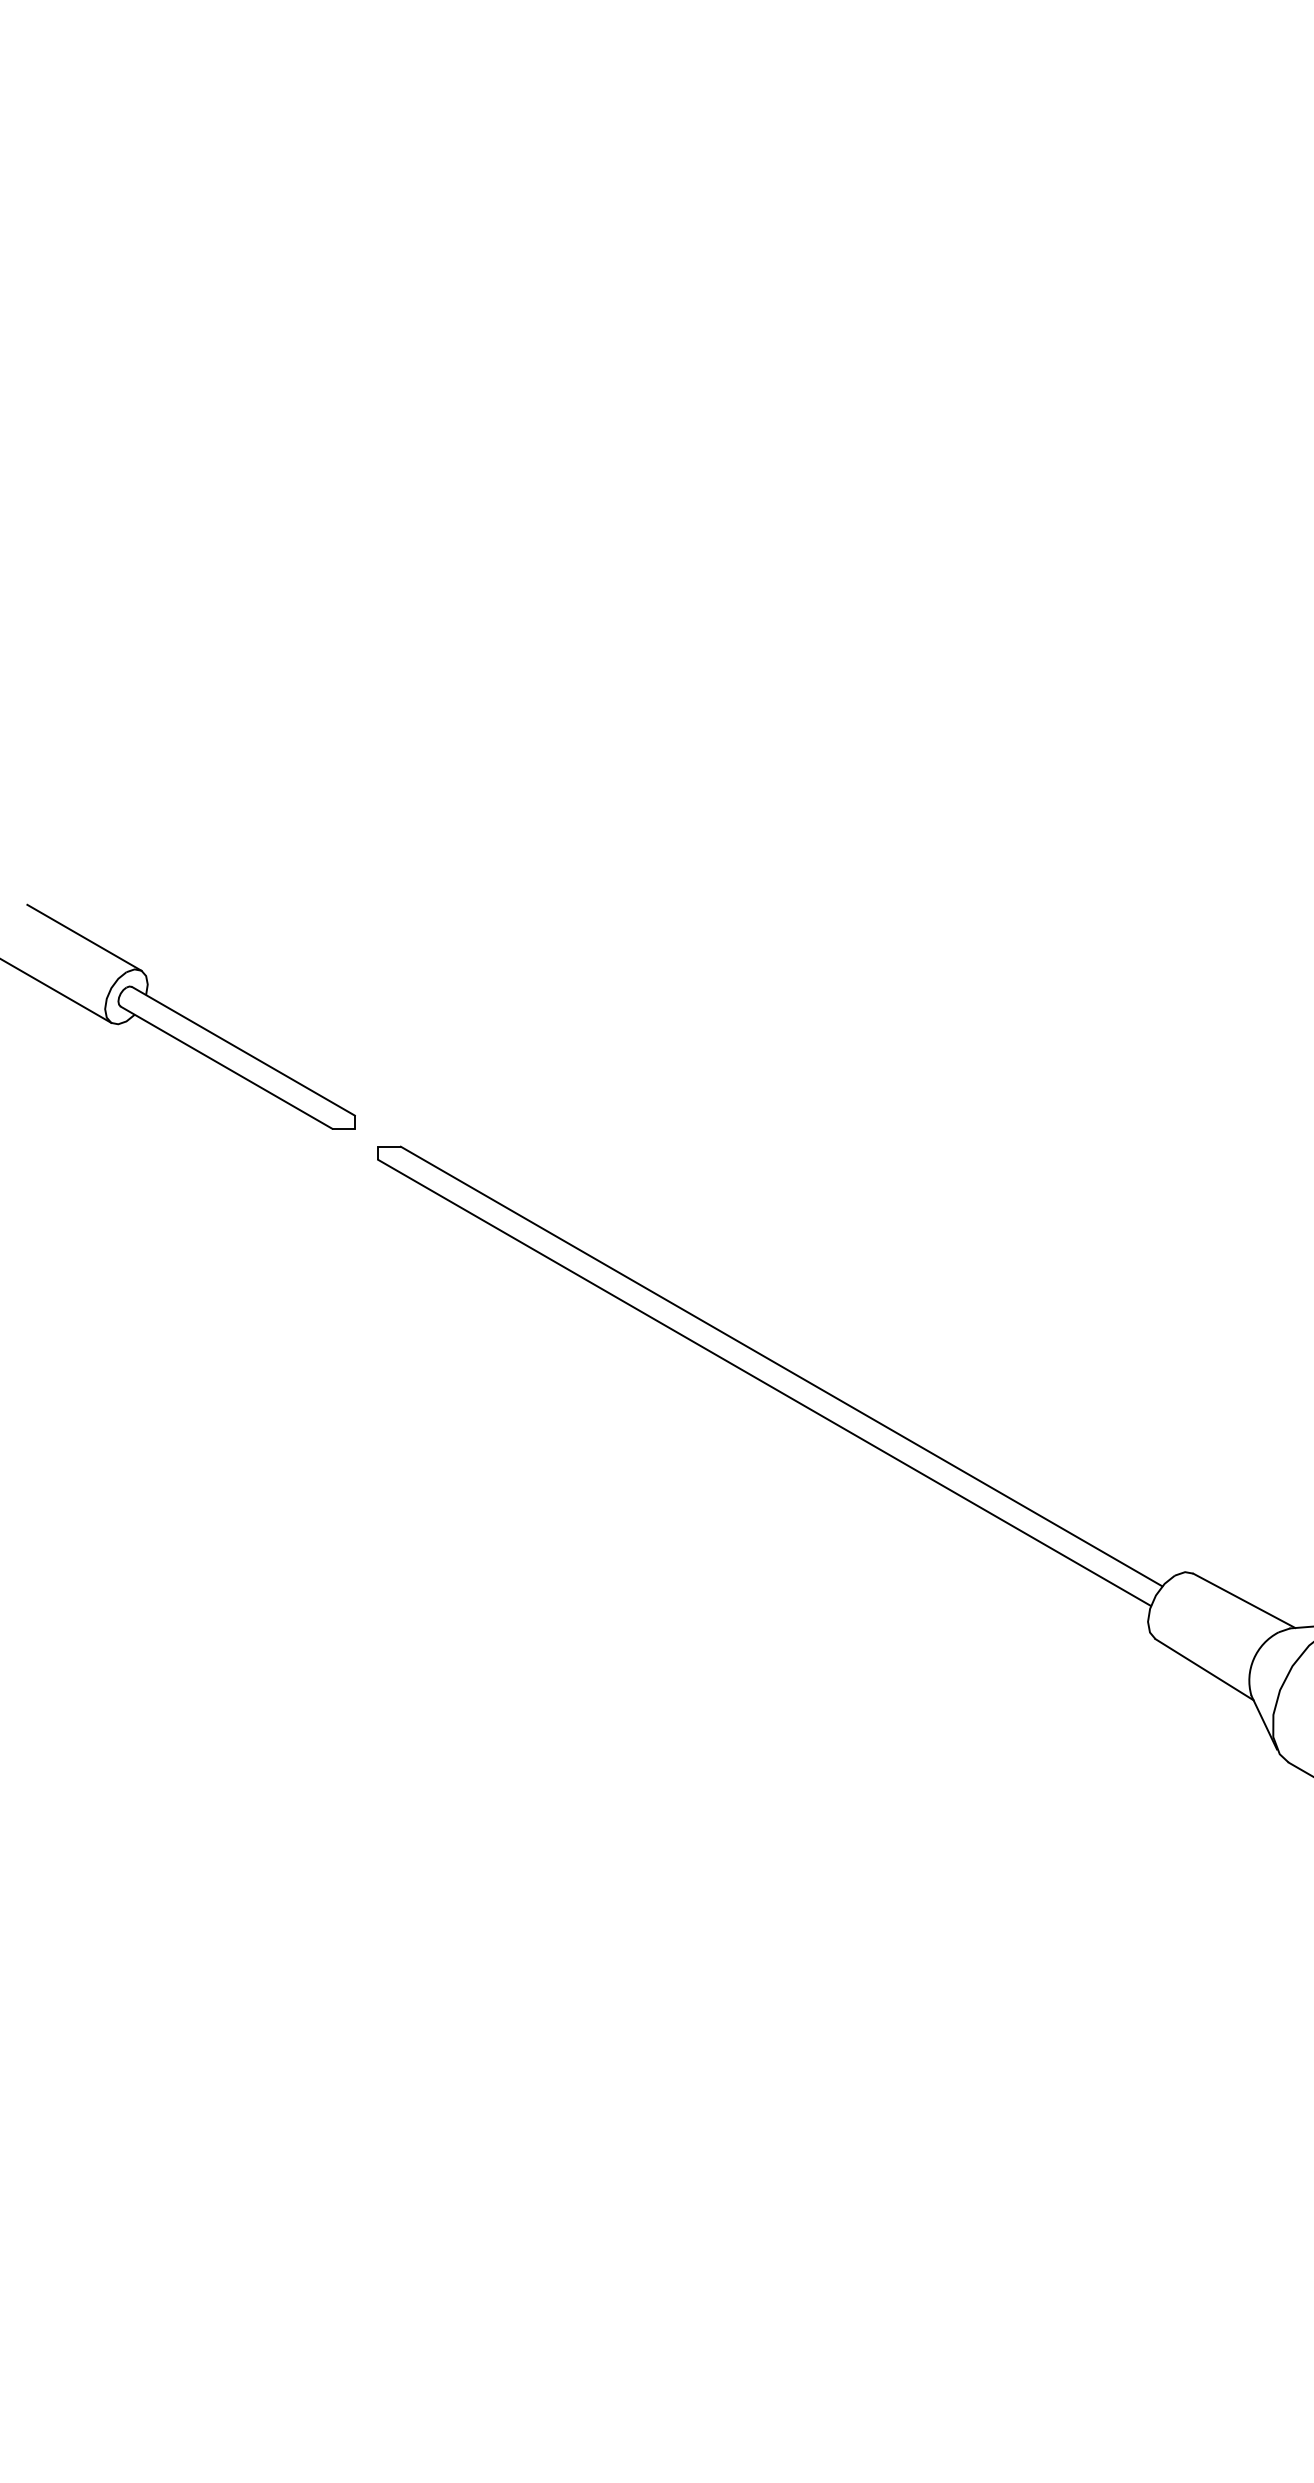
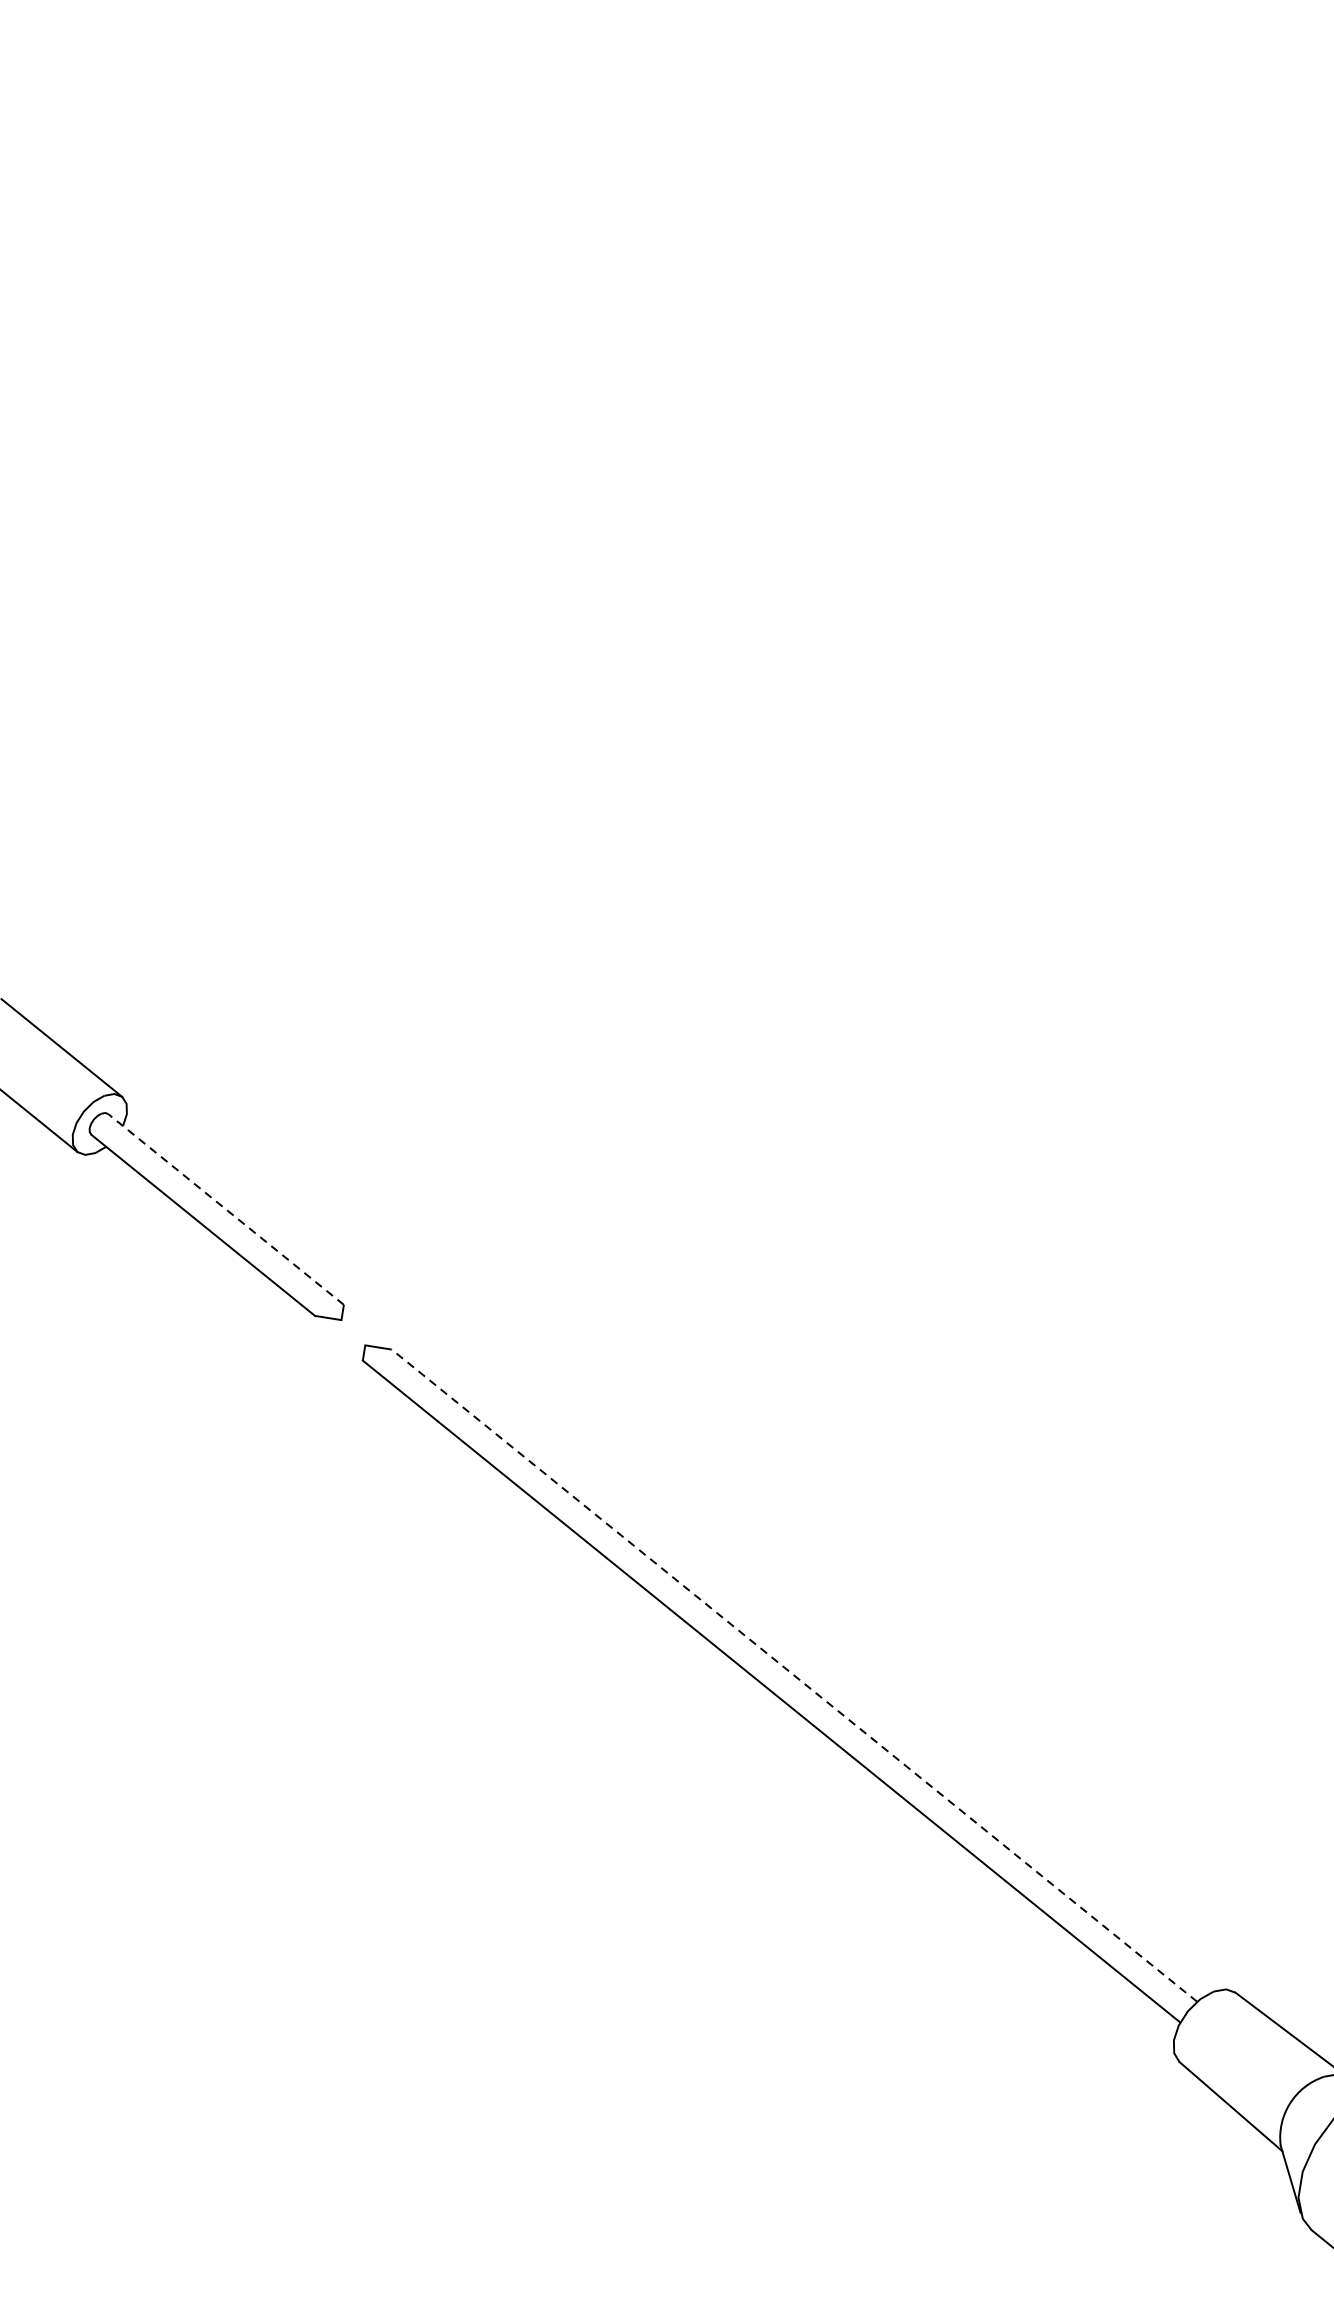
line: (243, 1051) -> (226, 1209), solid -> dashed
line: (781, 1366) -> (794, 1675), solid -> dashed

